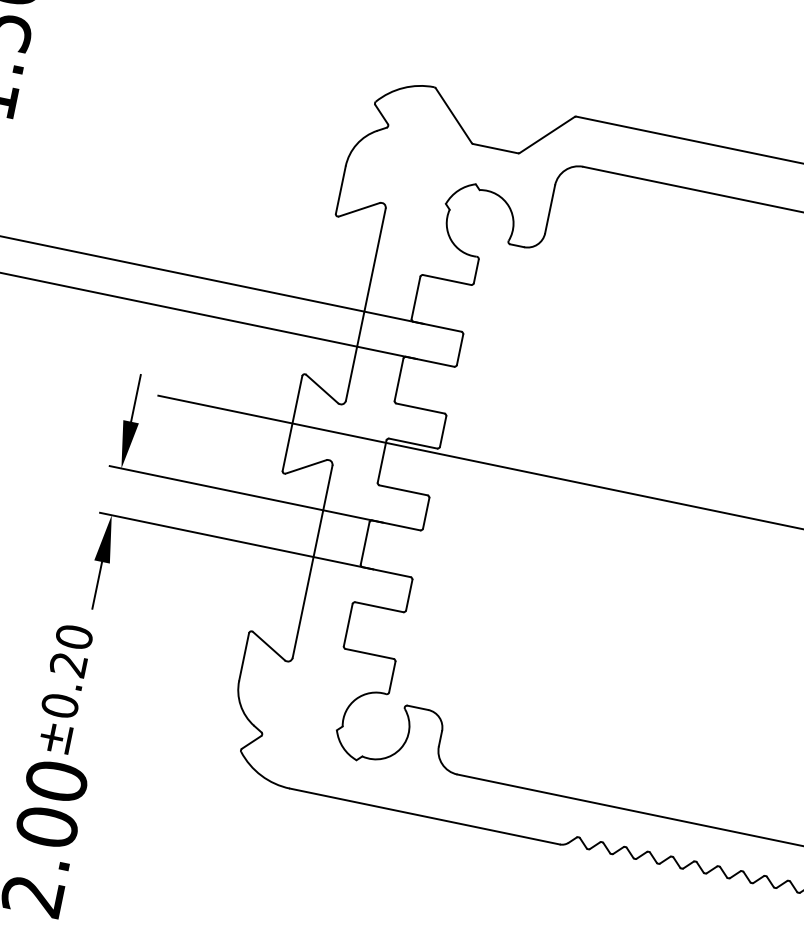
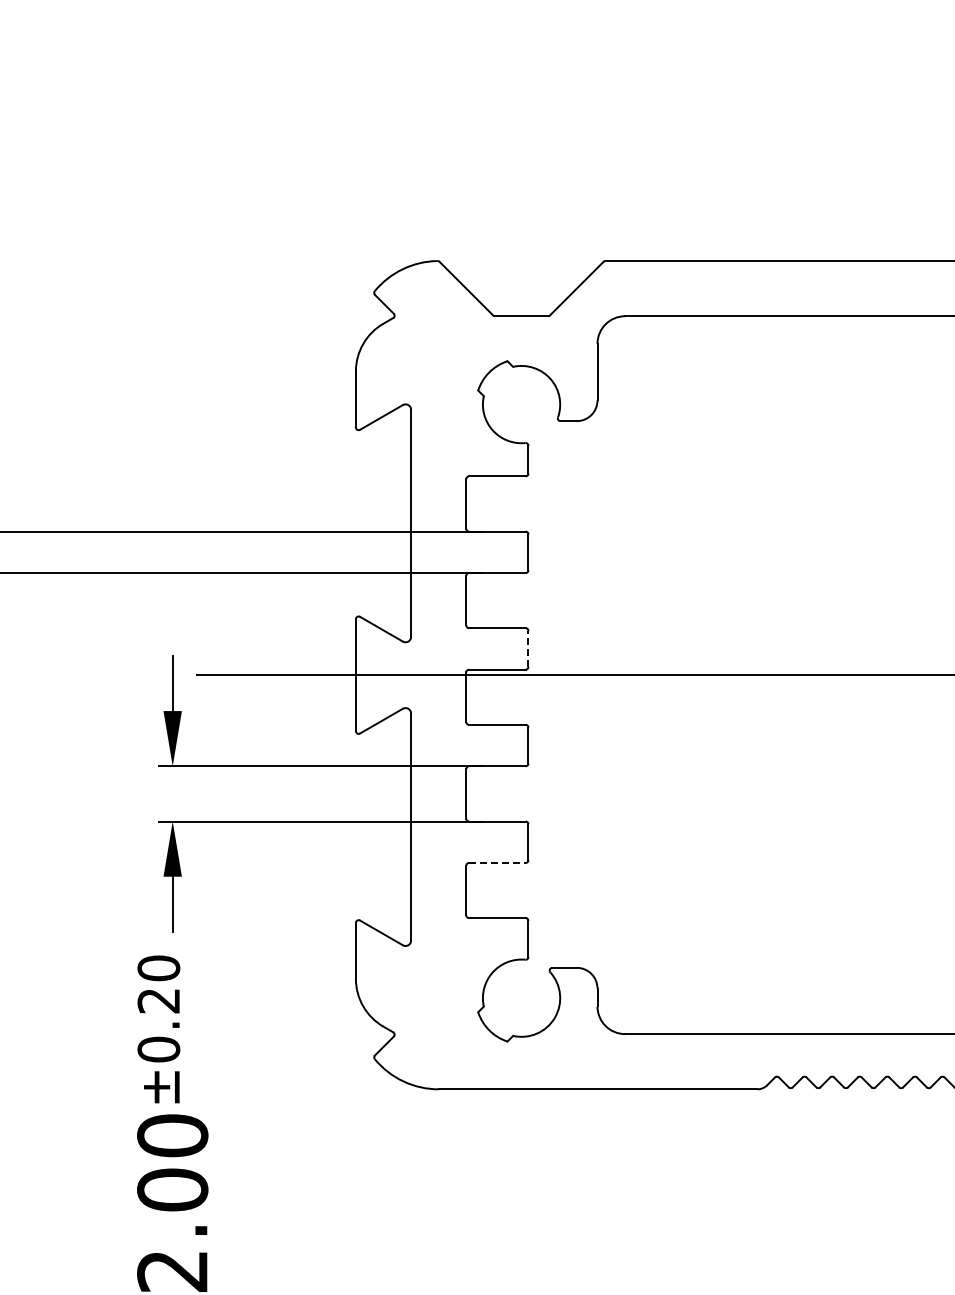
line: (443, 431) -> (528, 648), solid -> dashed
line: (379, 606) -> (497, 862), solid -> dashed

